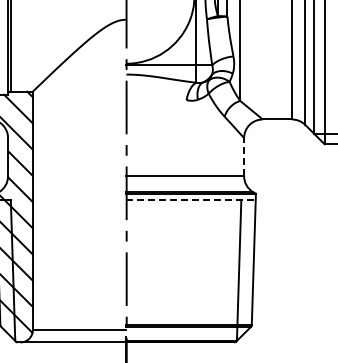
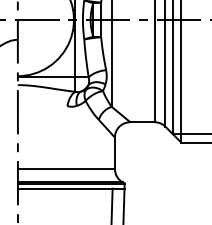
line: (244, 156) -> (115, 152), dashed -> solid
line: (191, 200) -> (71, 189), dashed -> solid

